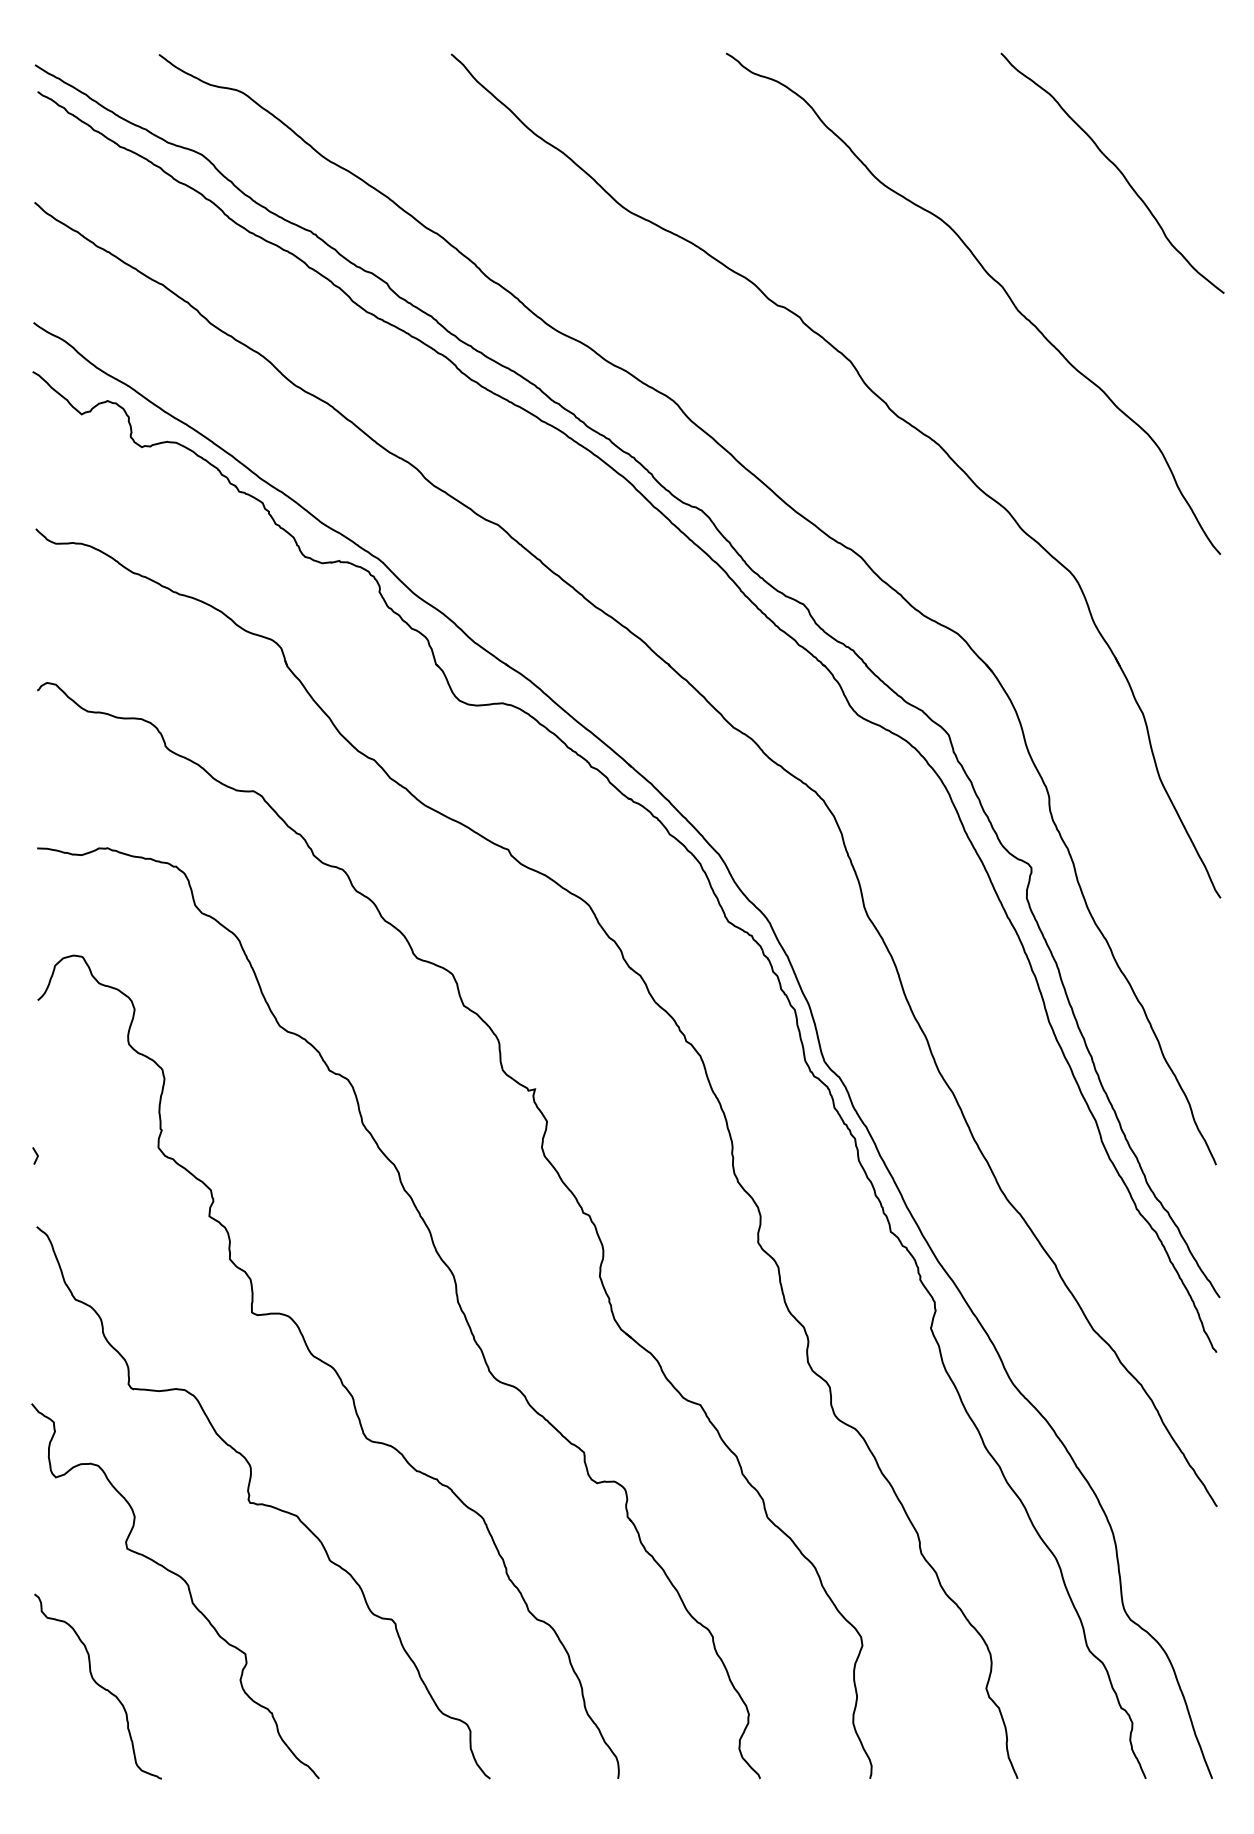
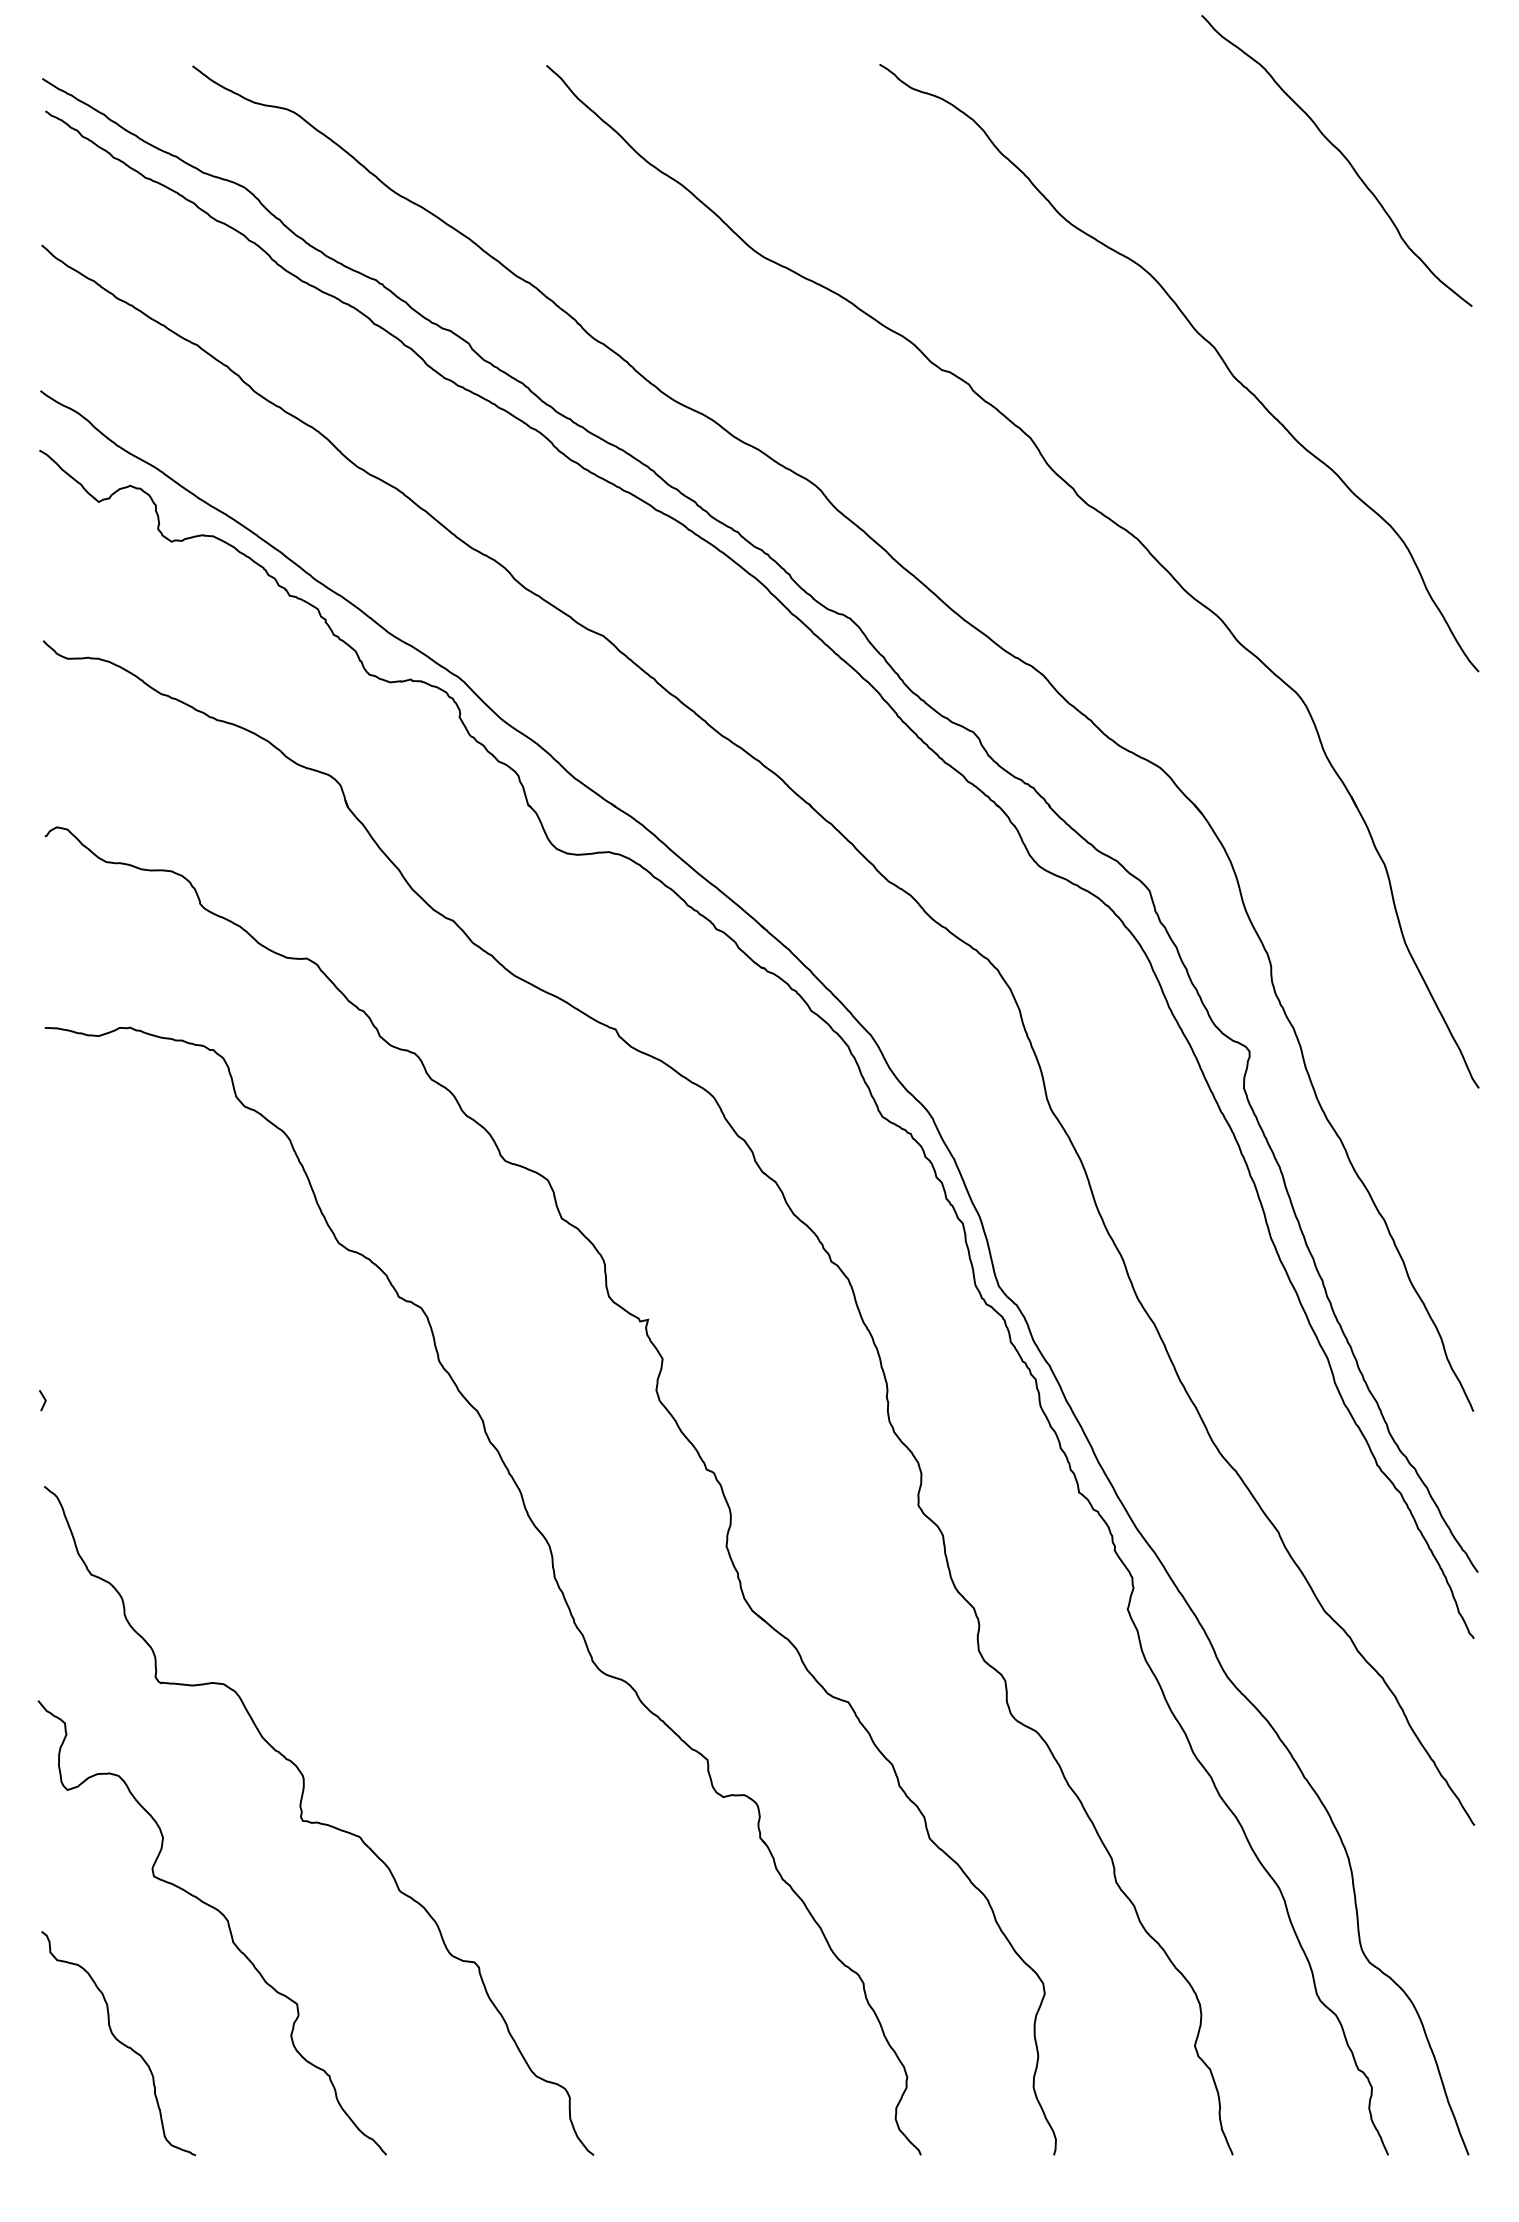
curve: (1116, 168) -> (1341, 154), moved
curve: (328, 1365) -> (397, 1654), removed

